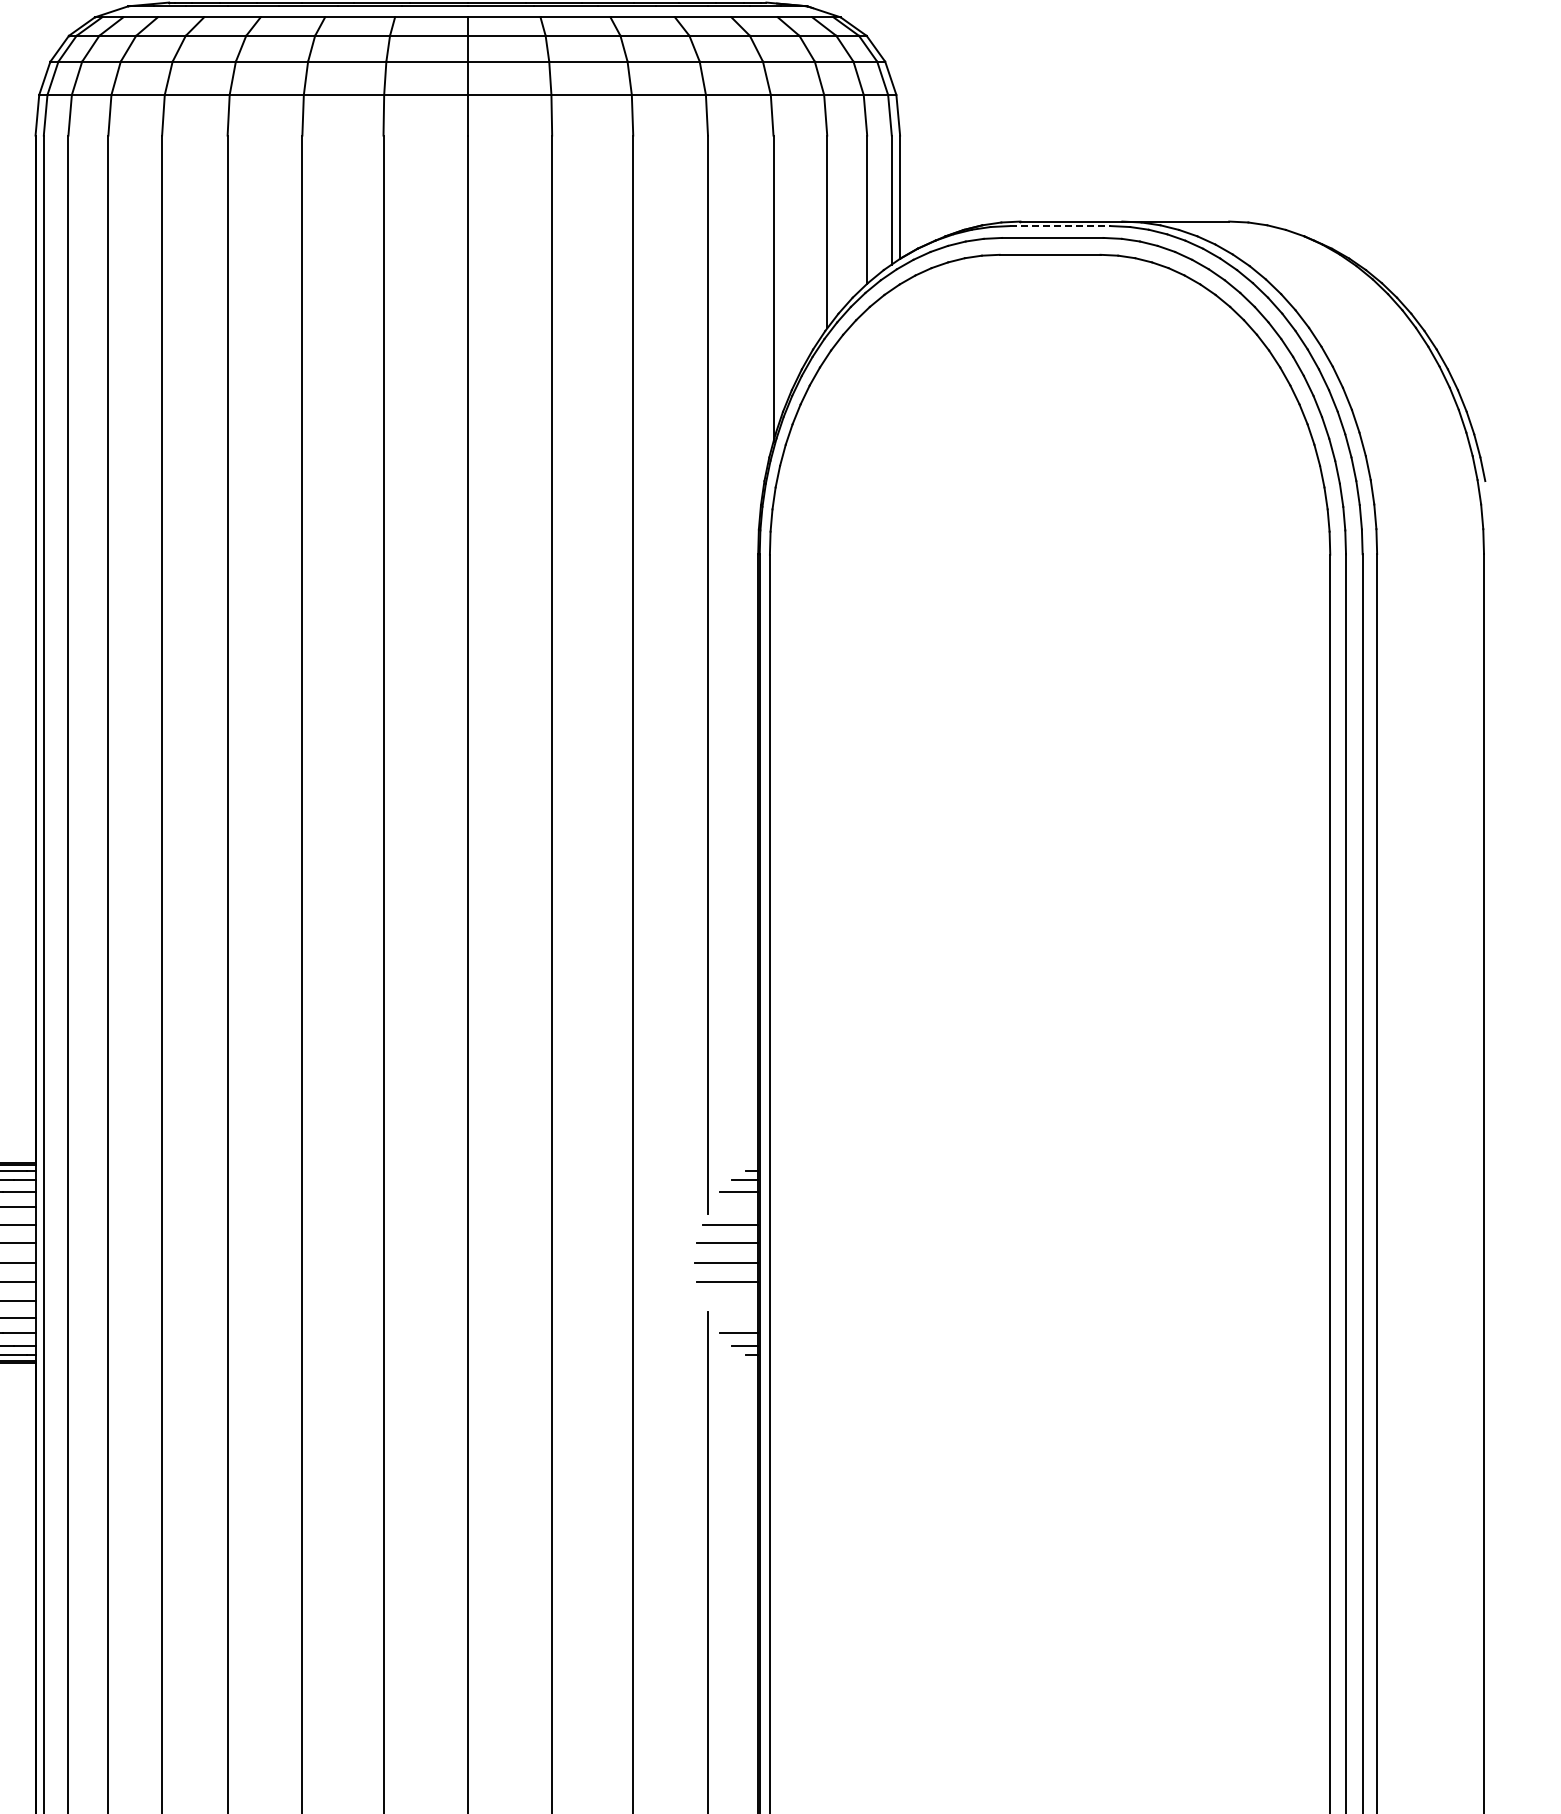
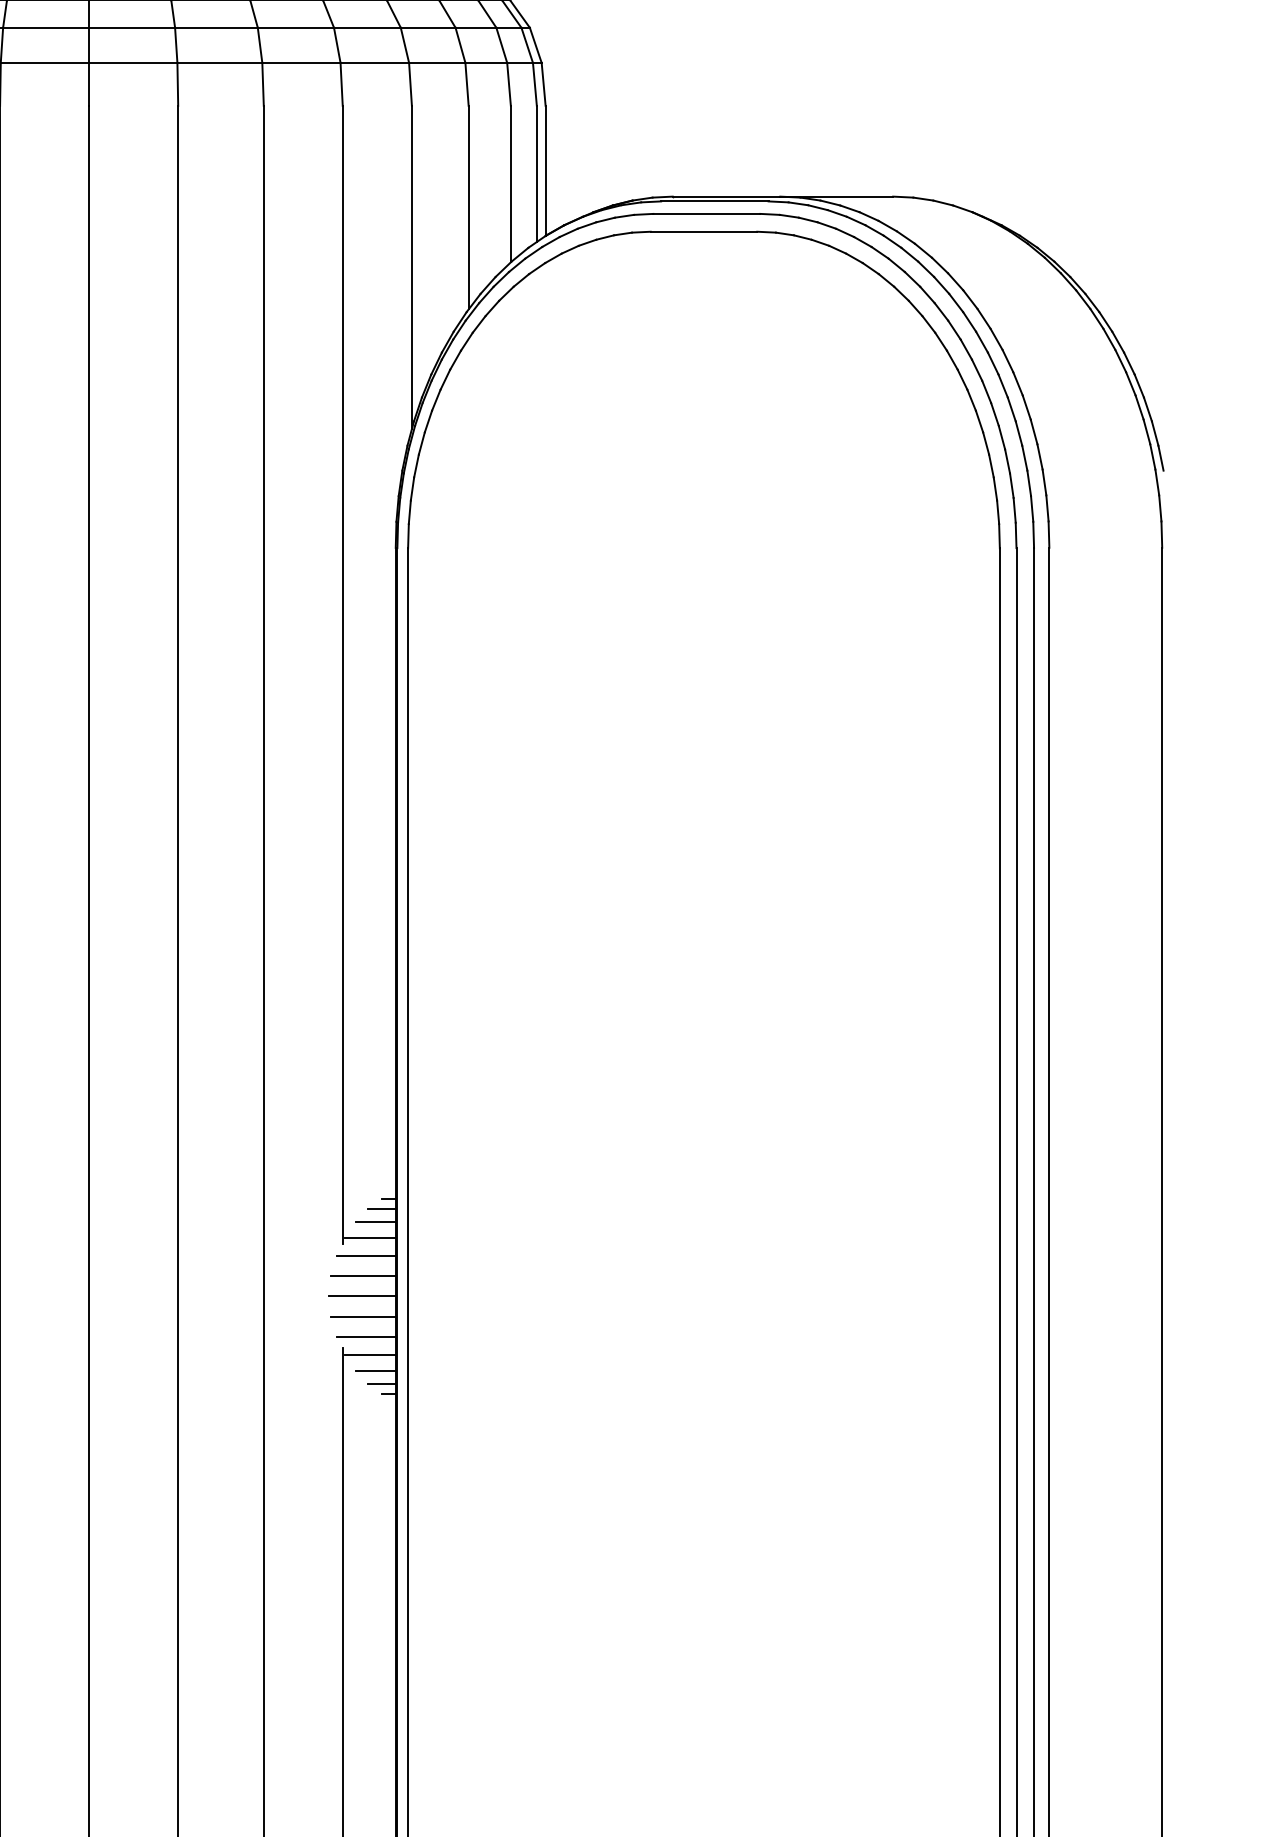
line: (1060, 226) -> (714, 201), dashed -> solid
line: (734, 1207) -> (370, 1237), added
line: (730, 1301) -> (366, 1337), added
line: (734, 1318) -> (370, 1354), added

